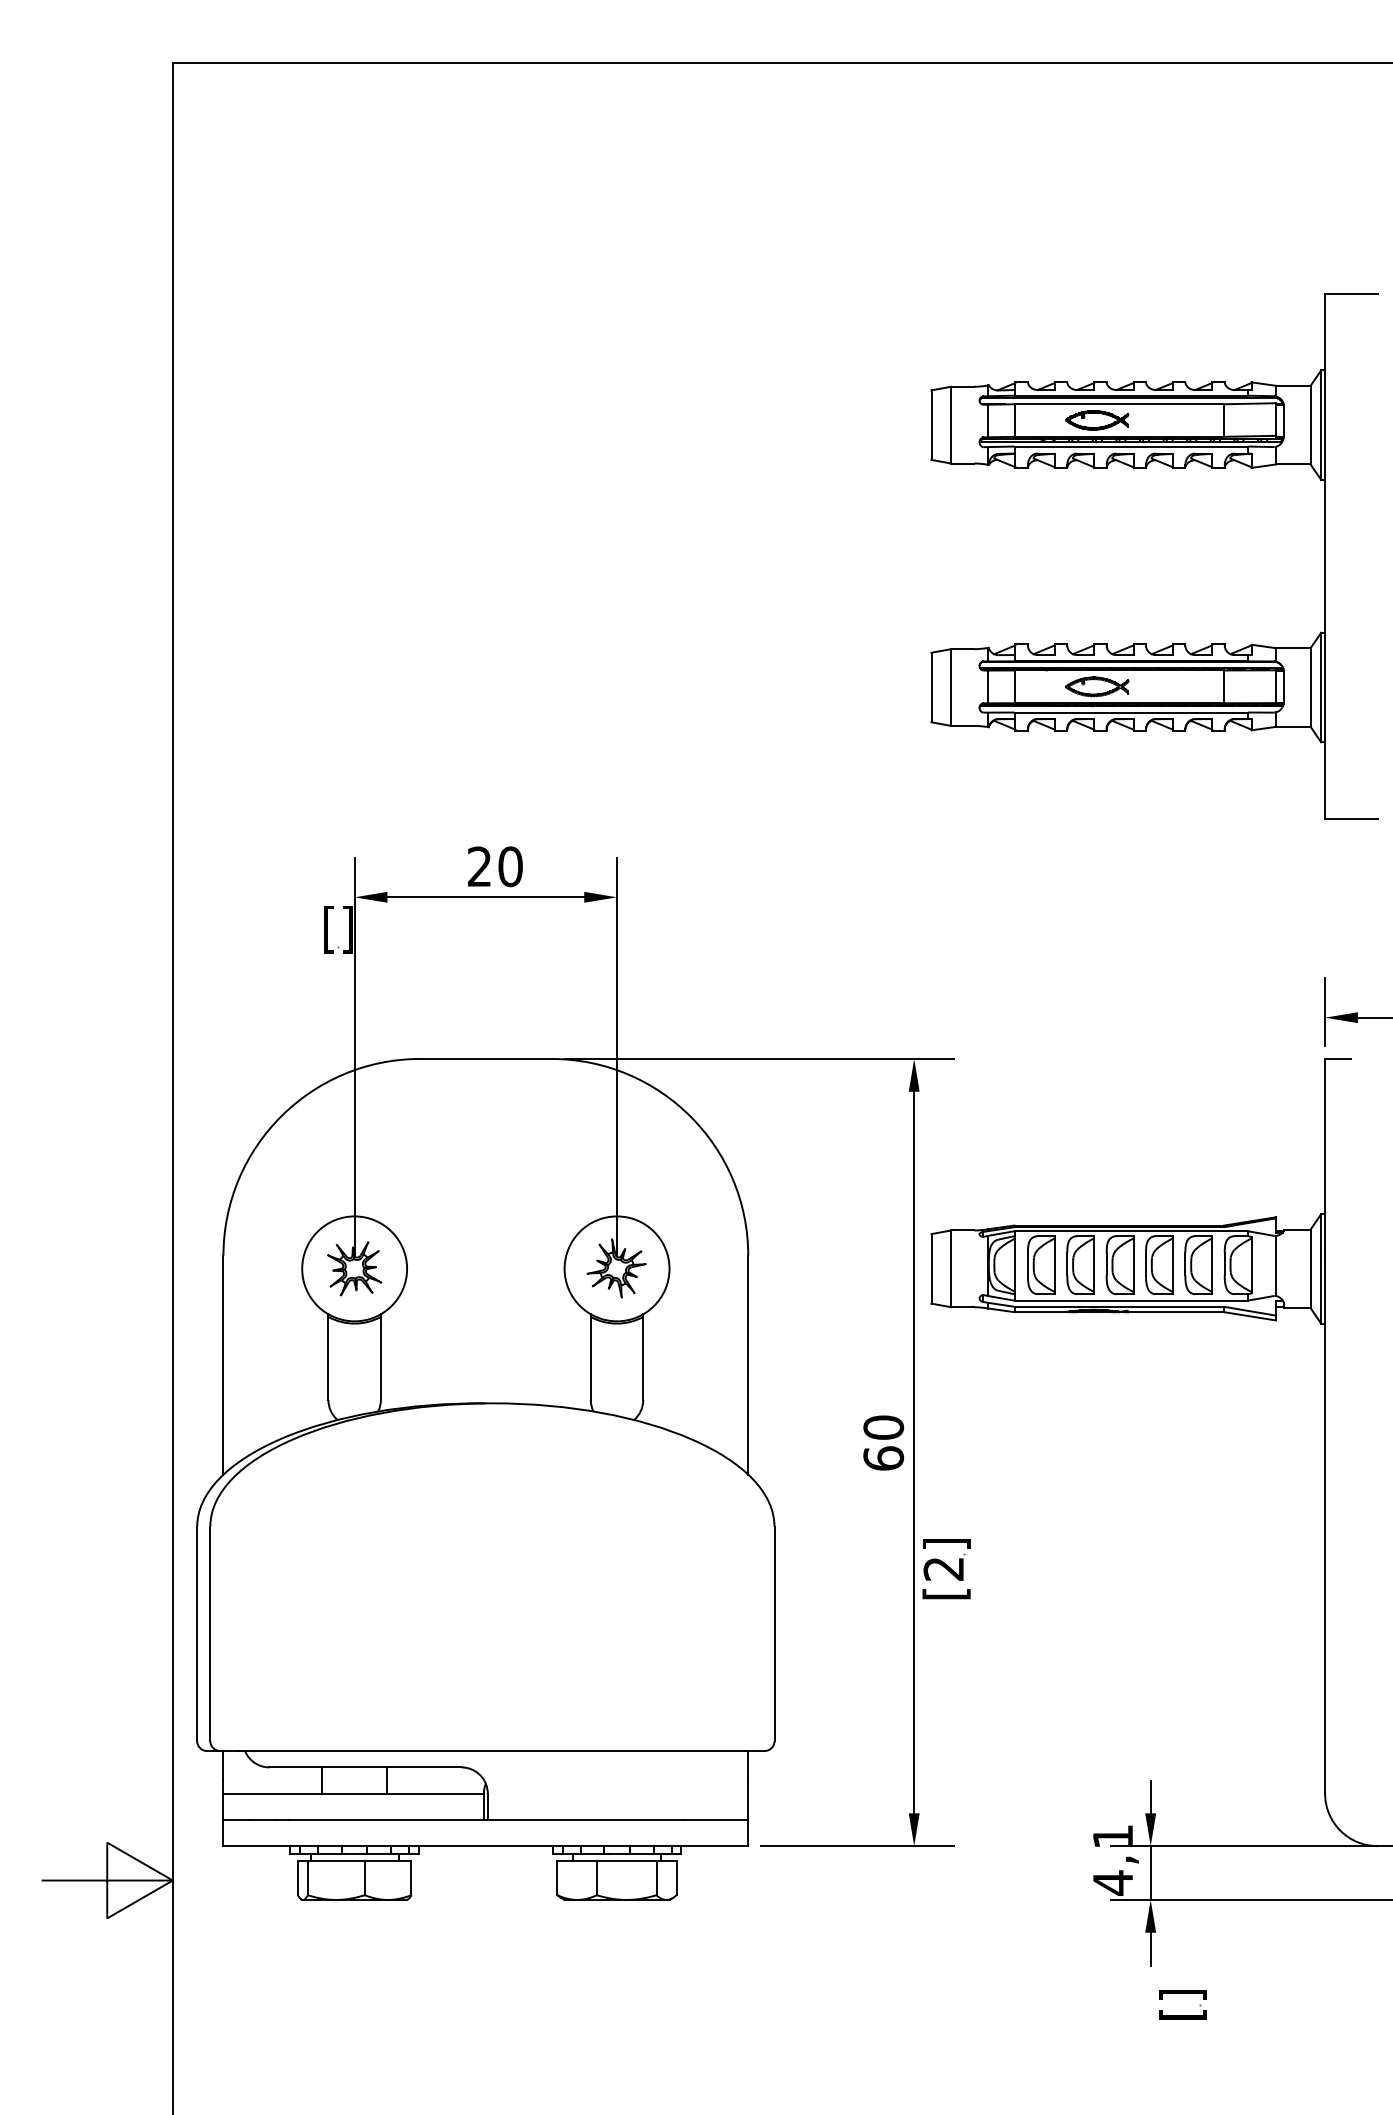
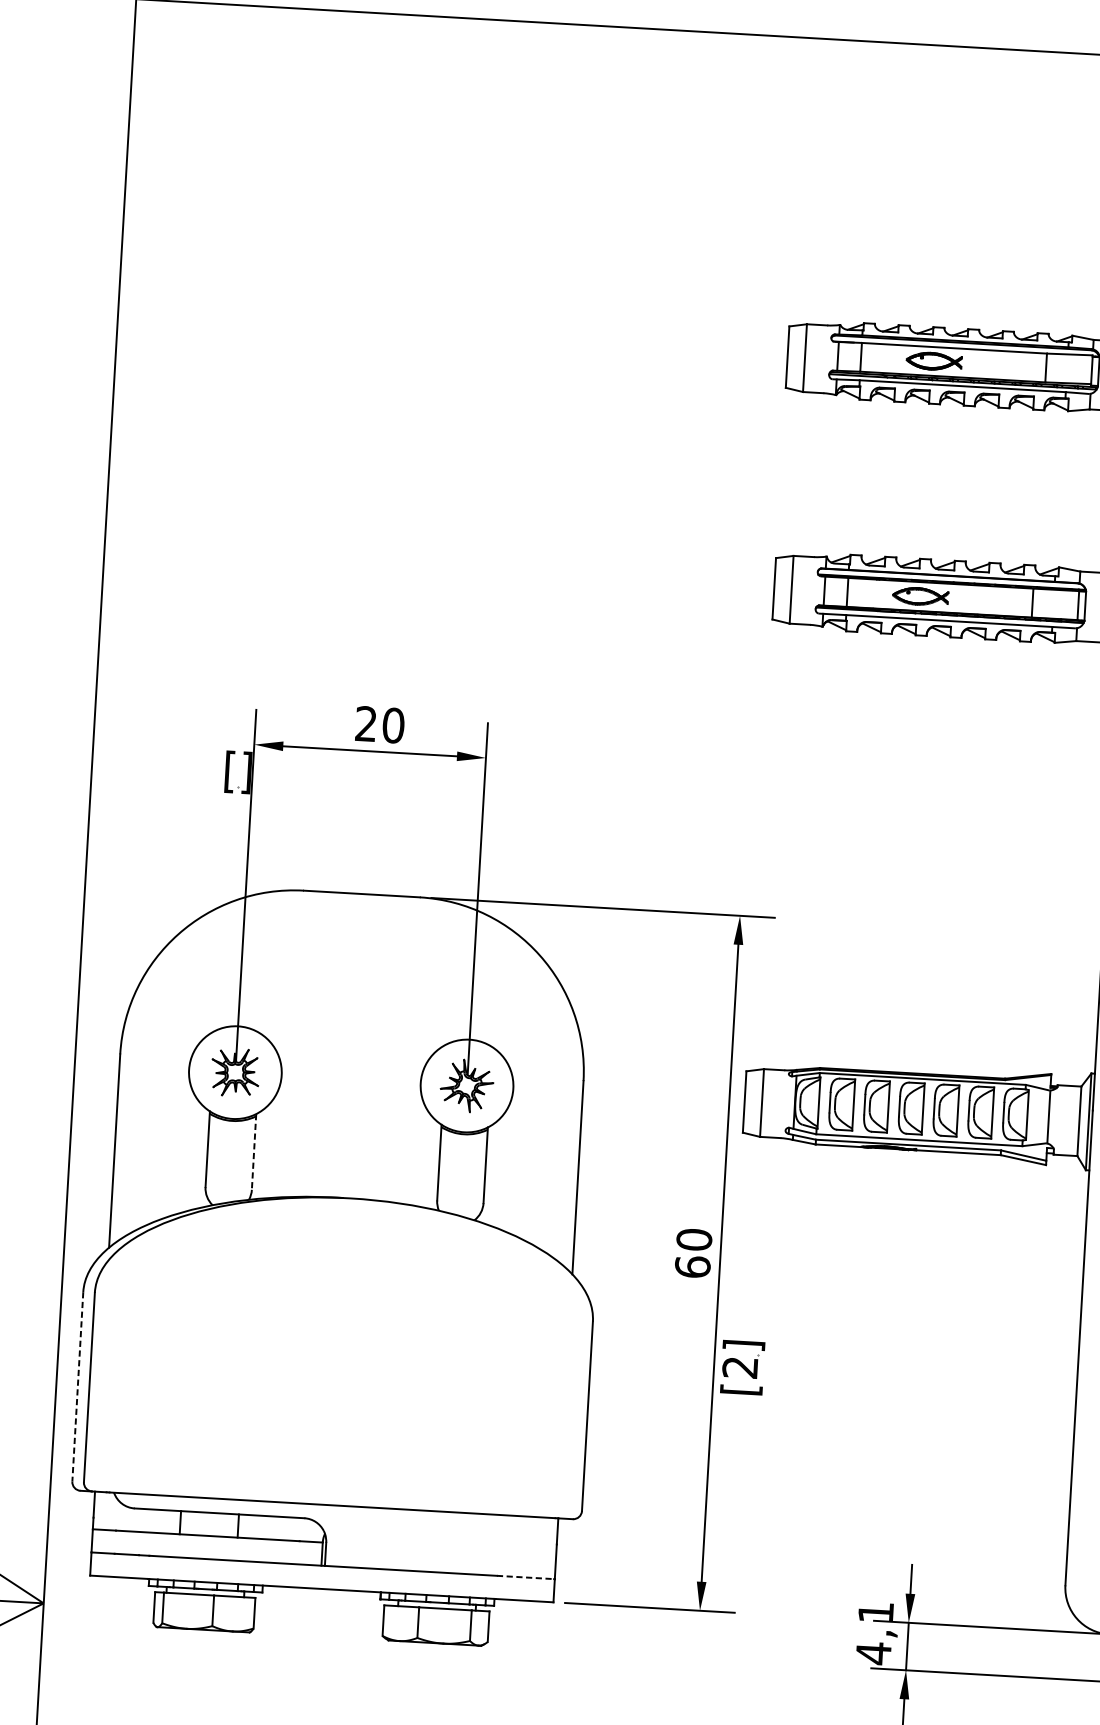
line: (380, 1357) -> (253, 1152), solid -> dashed
line: (197, 1634) -> (78, 1387), solid -> dashed
line: (715, 1819) -> (525, 1577), solid -> dashed

